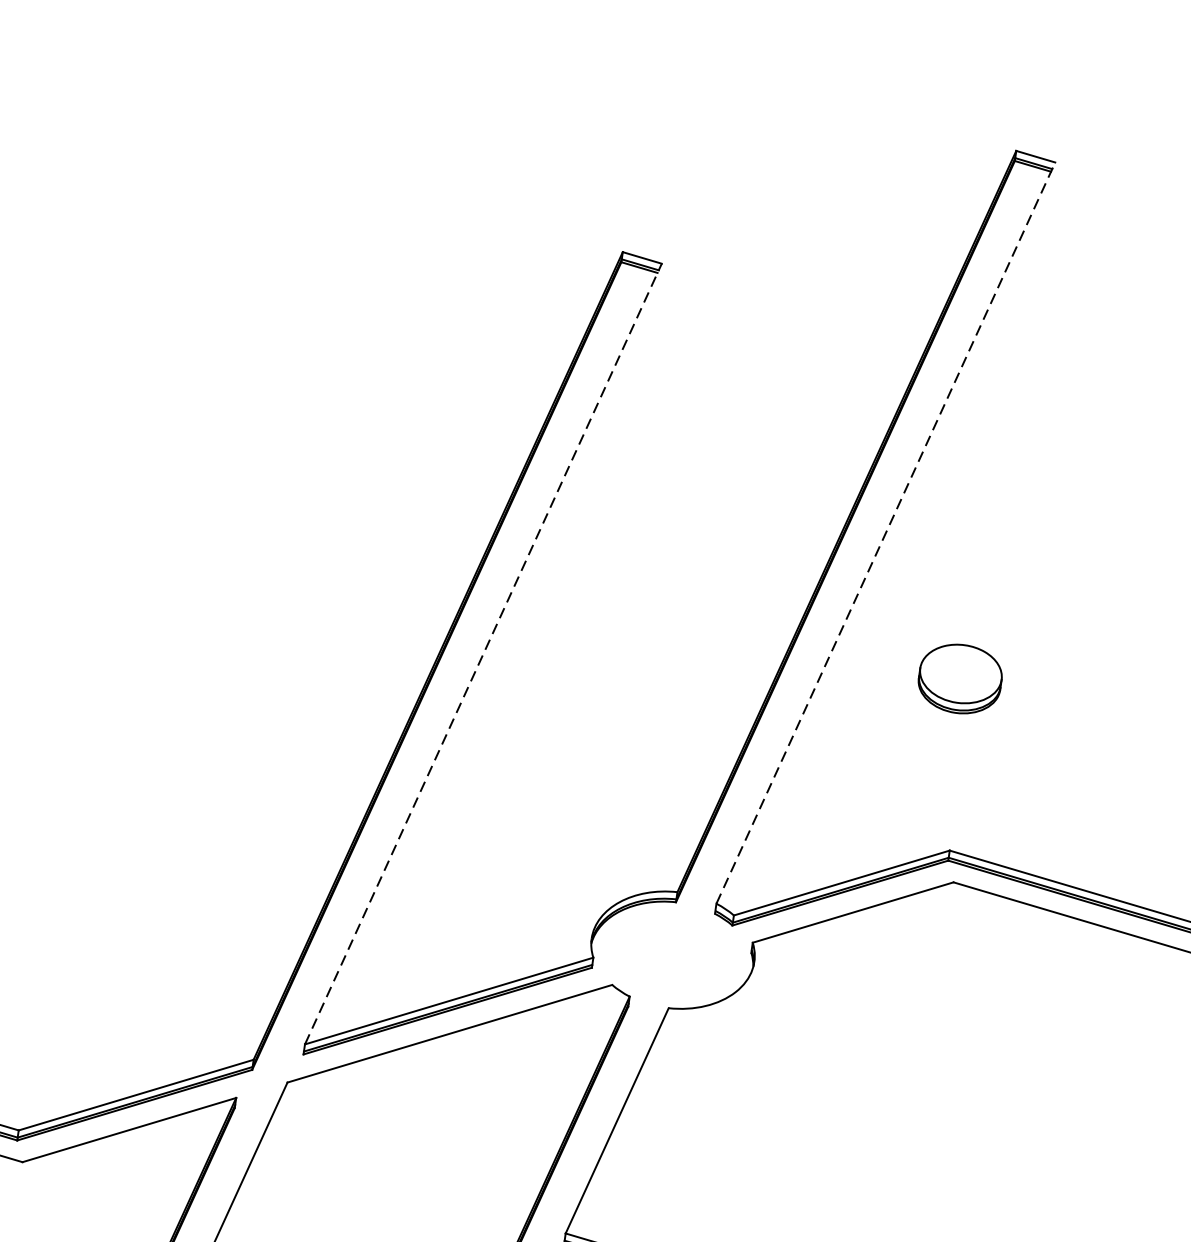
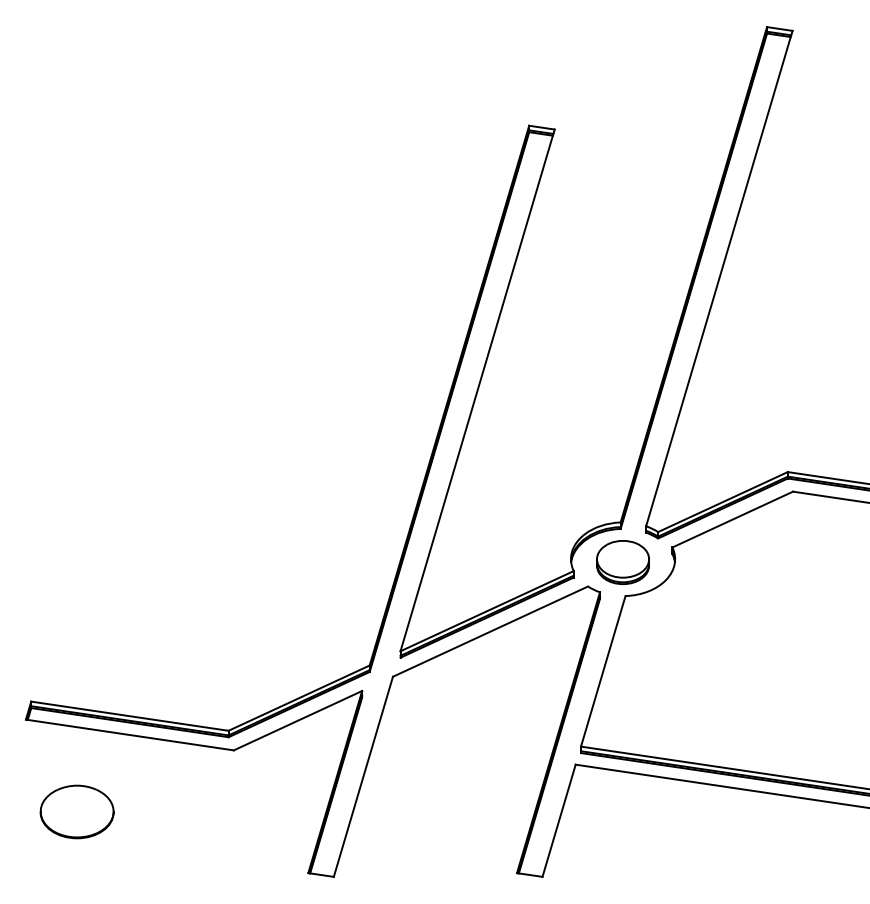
line: (886, 533) -> (719, 278), dashed -> solid
line: (483, 652) -> (477, 389), dashed -> solid
part: (959, 678) -> (622, 562), moved

